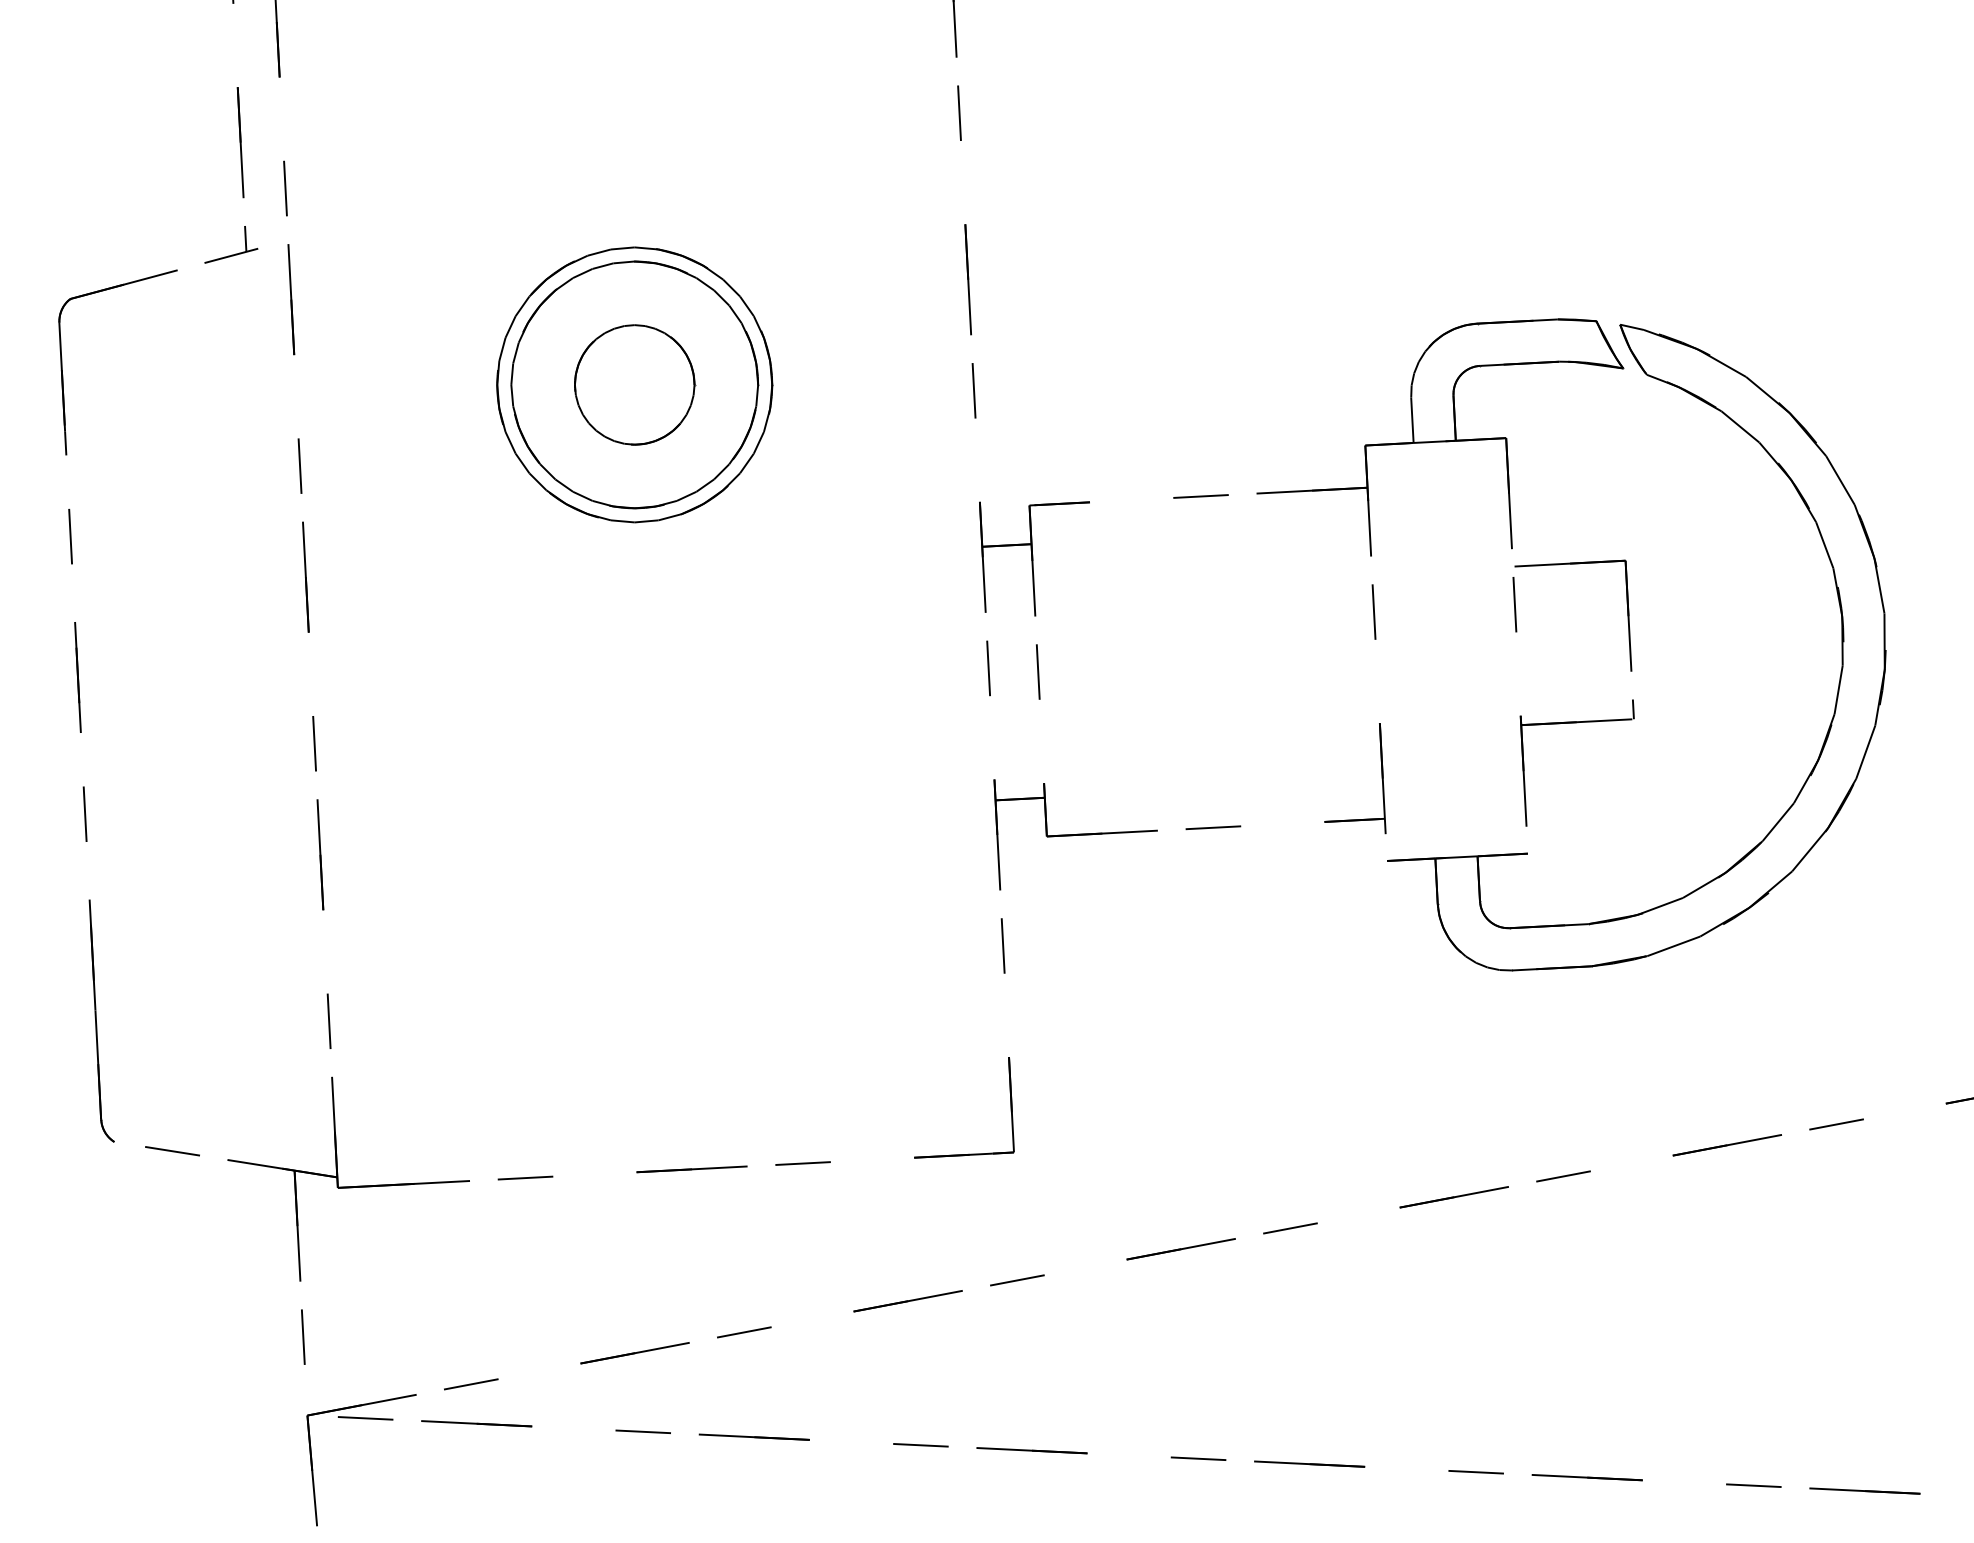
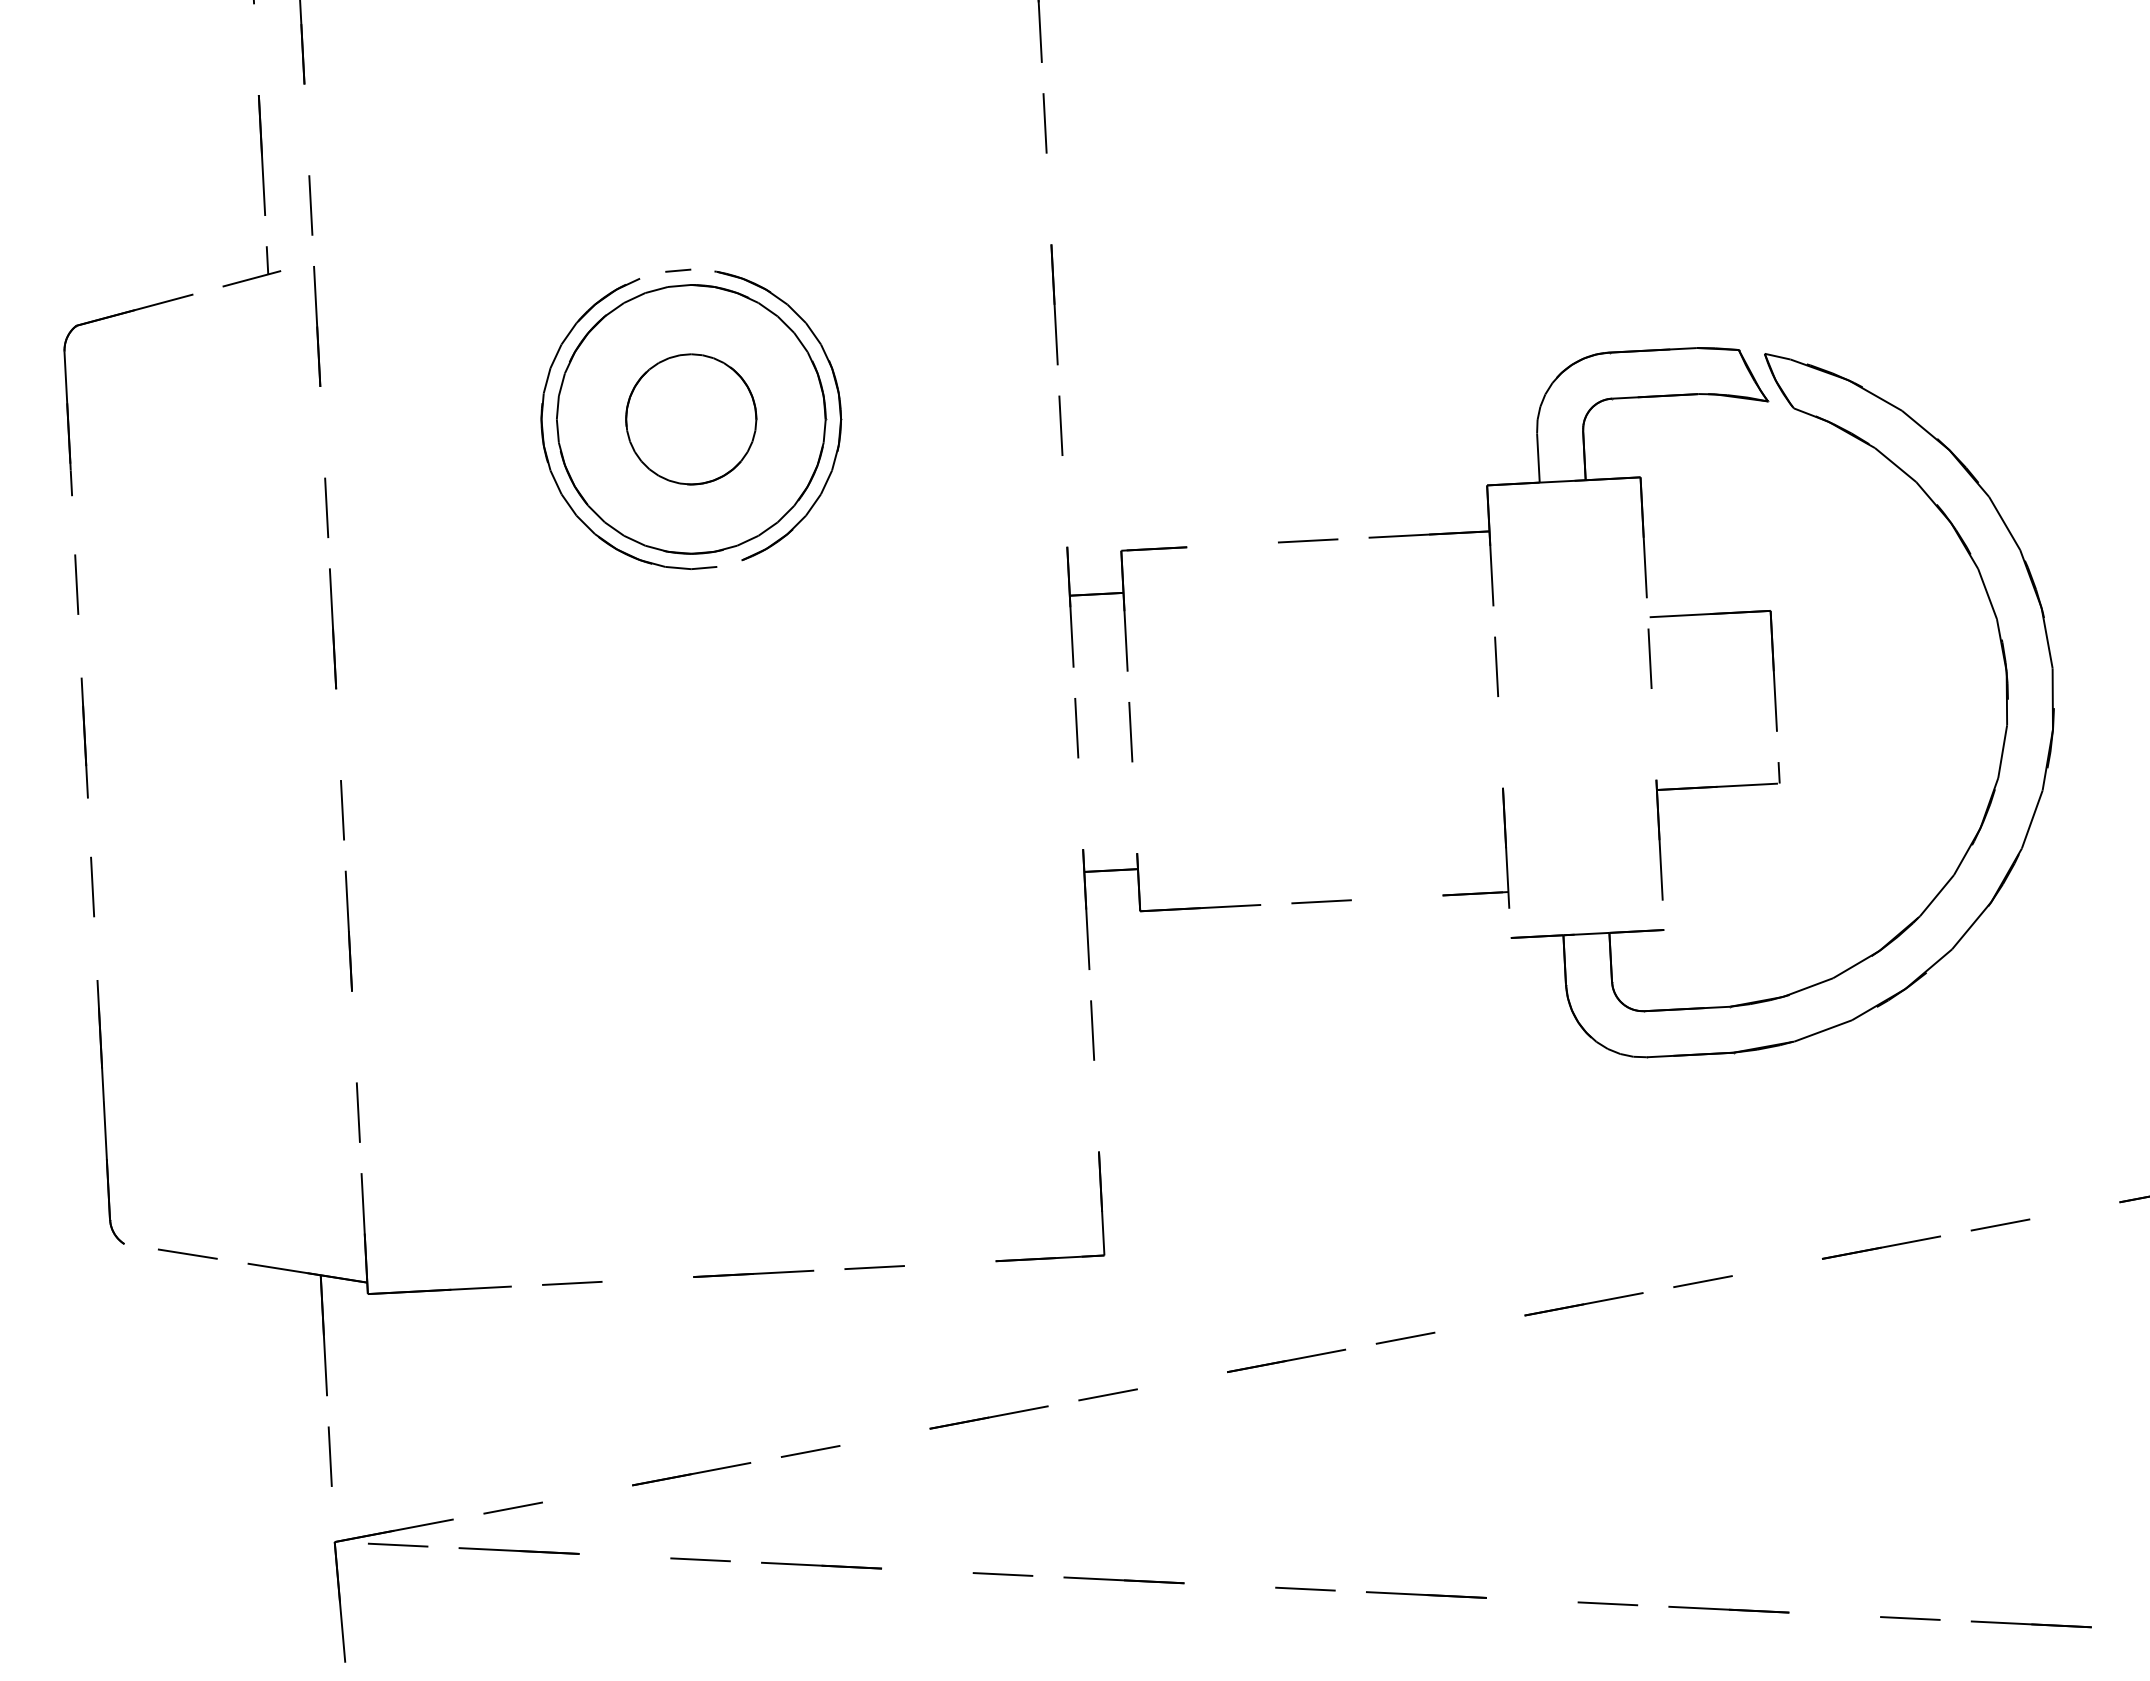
line: (646, 248) -> (704, 270), removed
line: (599, 251) -> (652, 274), removed
line: (669, 517) -> (729, 563), removed

